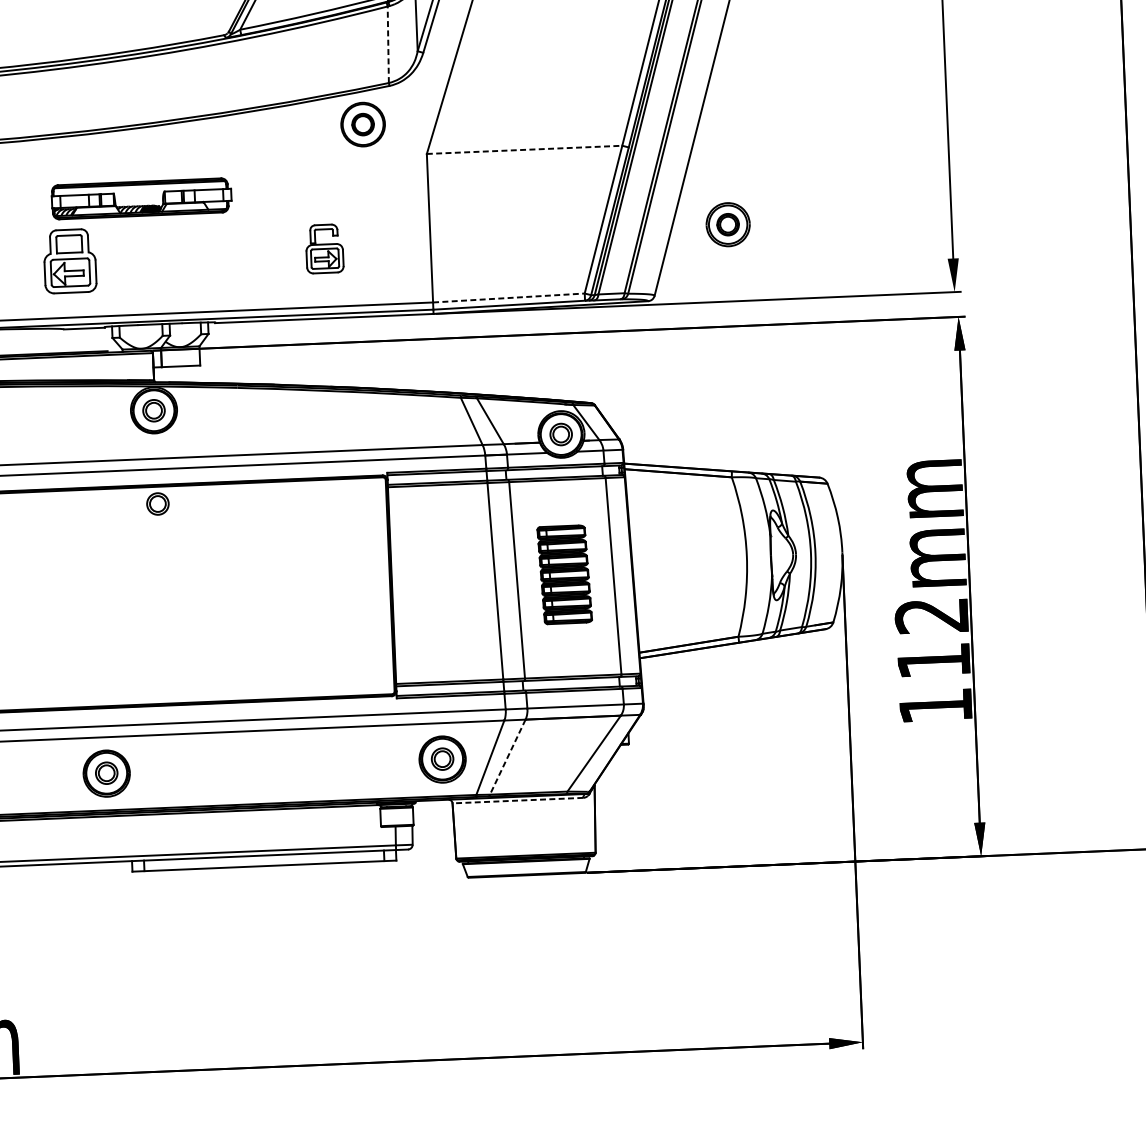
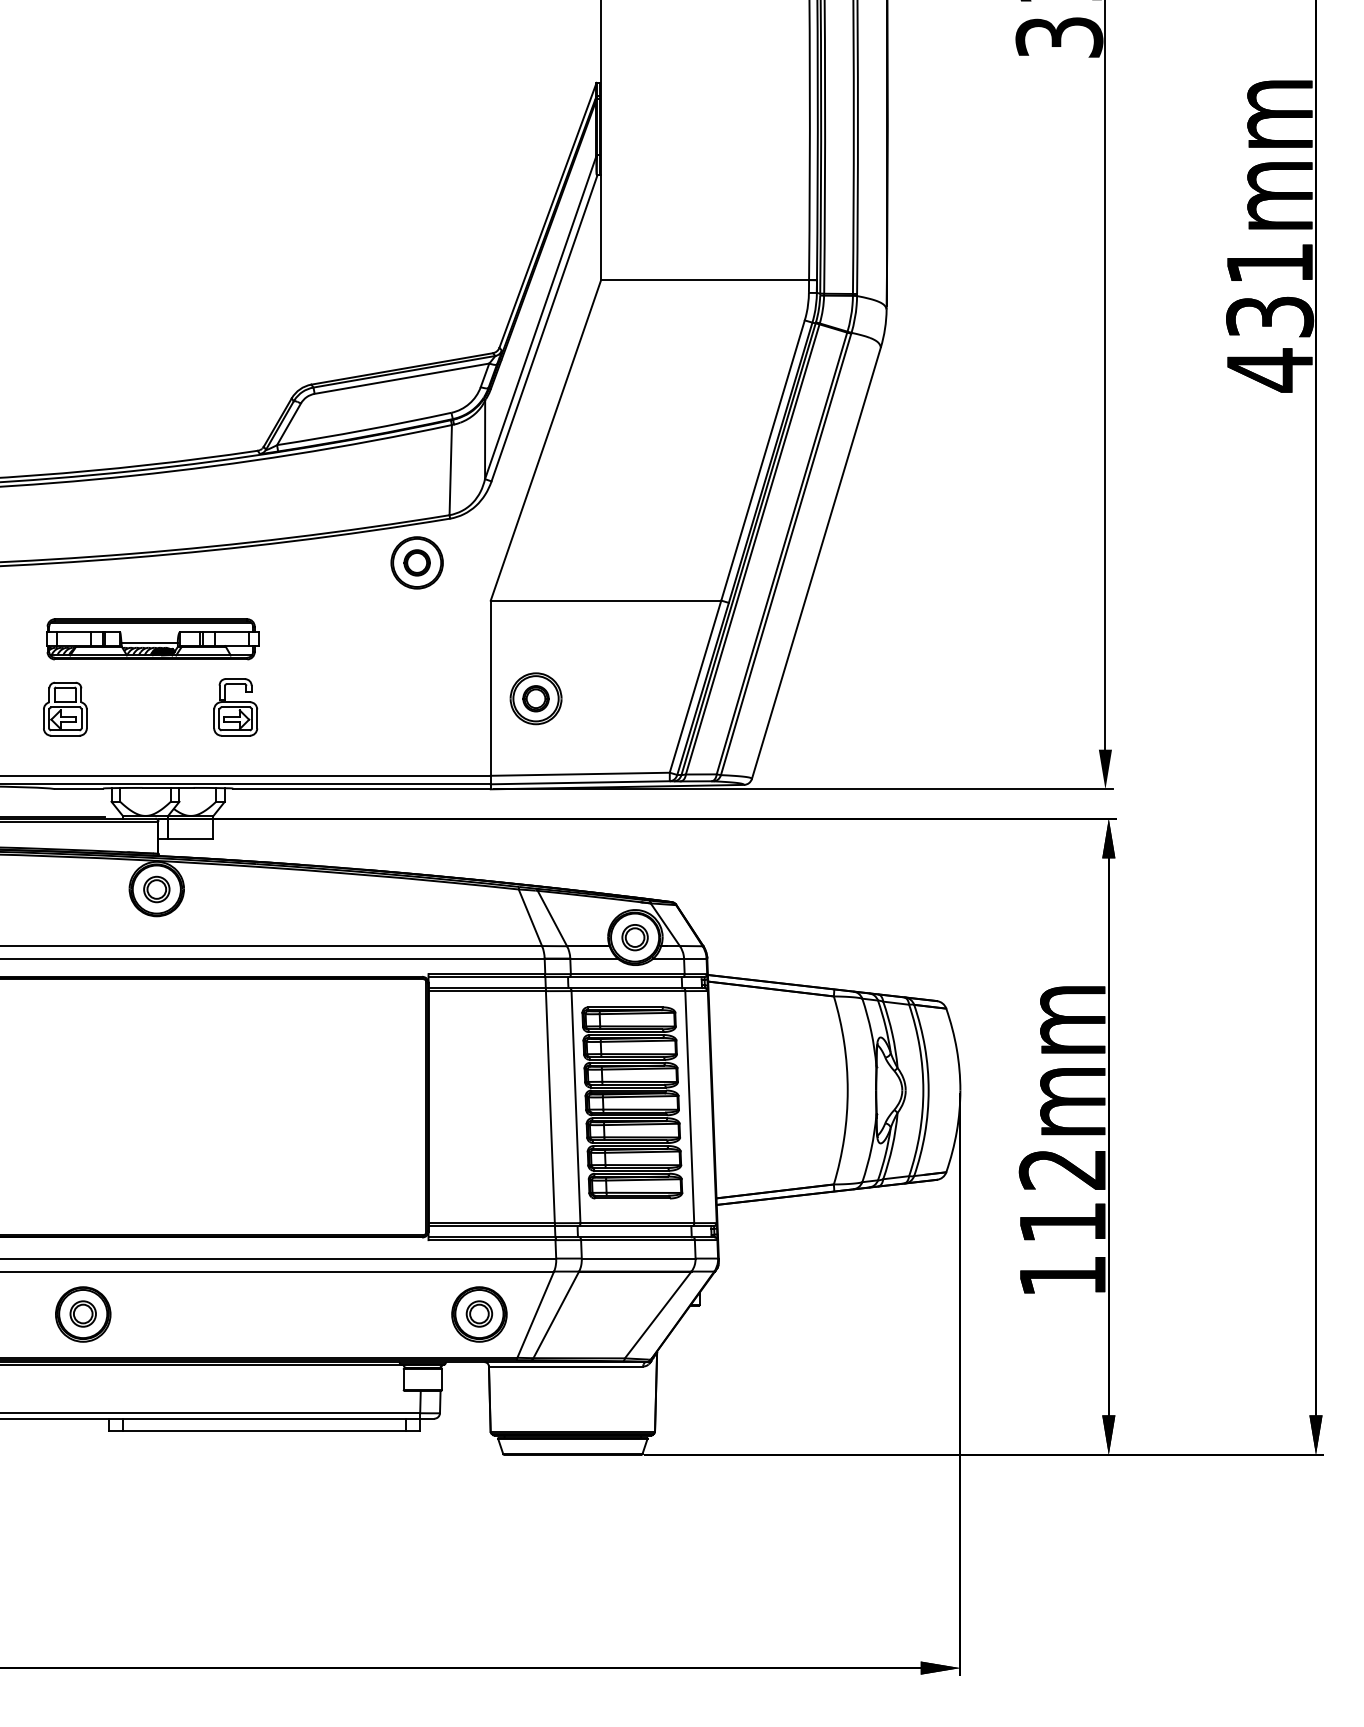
line: (388, 44) -> (450, 469), dashed -> solid
line: (524, 149) -> (606, 600), dashed -> solid
line: (139, 202) -> (149, 643), added
part: (727, 224) -> (535, 698), moved
part: (324, 249) -> (235, 707), moved
part: (70, 260) -> (65, 708), size x0.71
line: (509, 298) -> (580, 774), dashed -> solid
part: (157, 504) -> (156, 999), removed
part: (564, 574) -> (632, 1102), size x1.67
line: (507, 756) -> (556, 1314), dashed -> solid
line: (517, 800) -> (565, 1366), dashed -> solid

